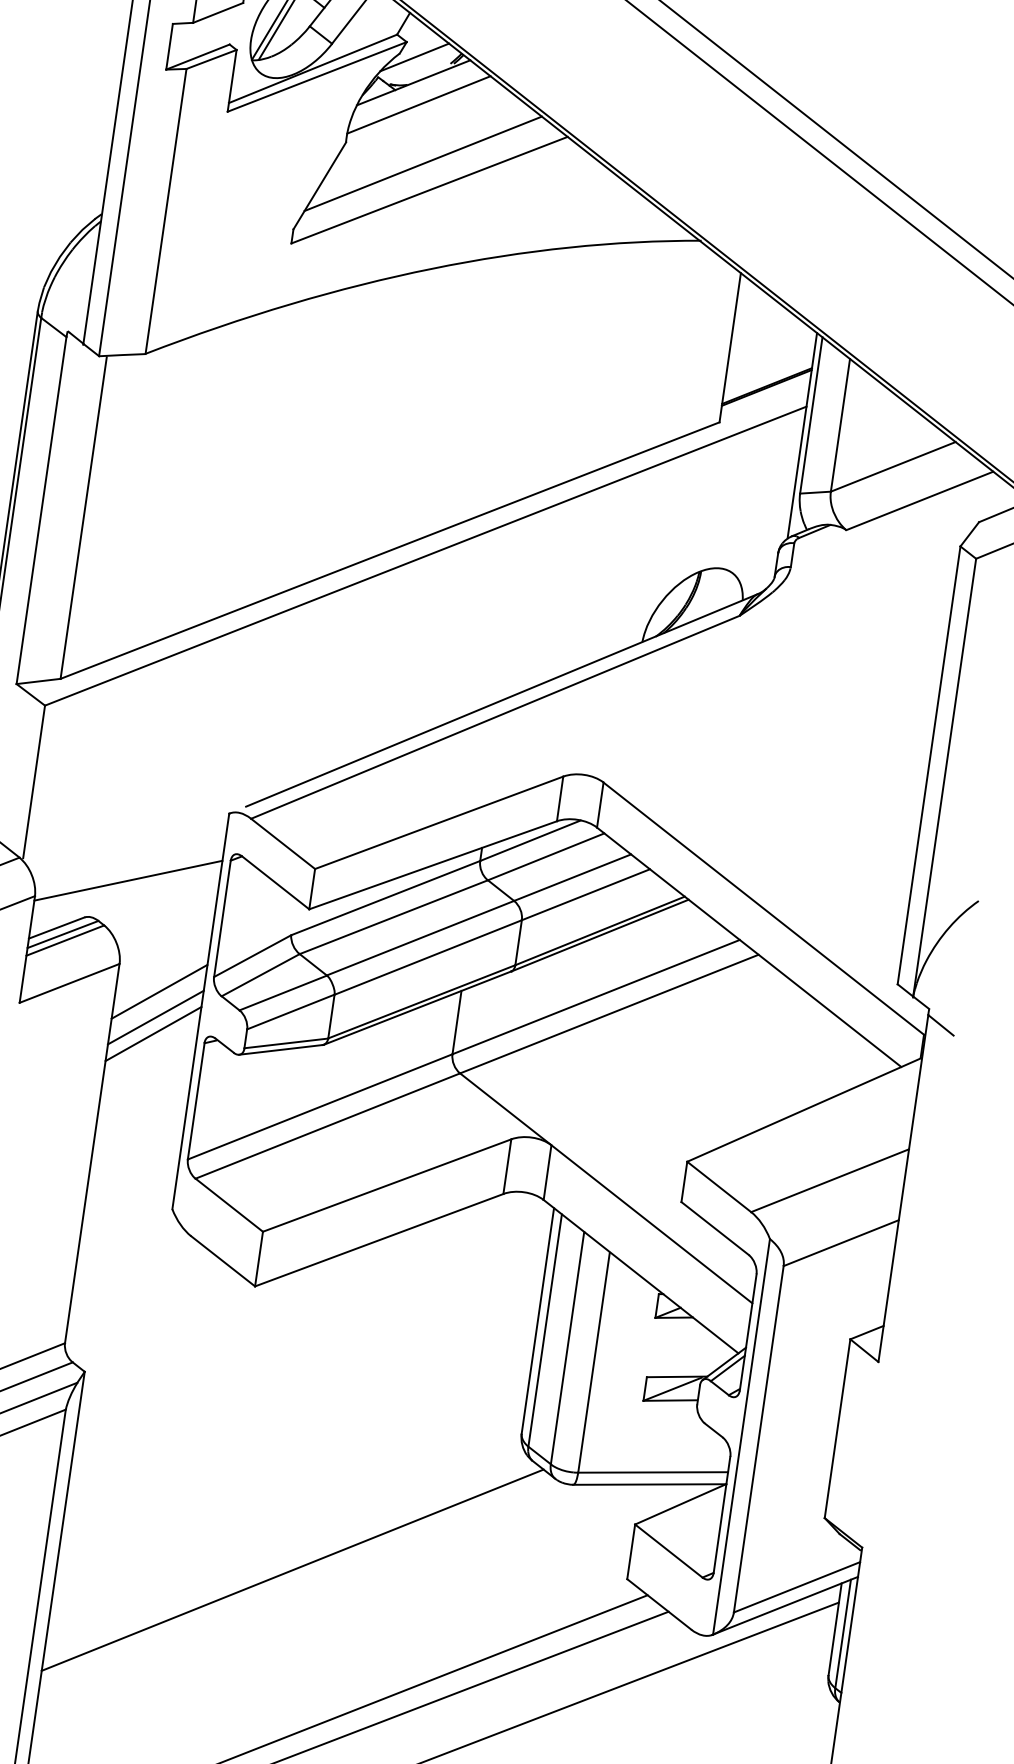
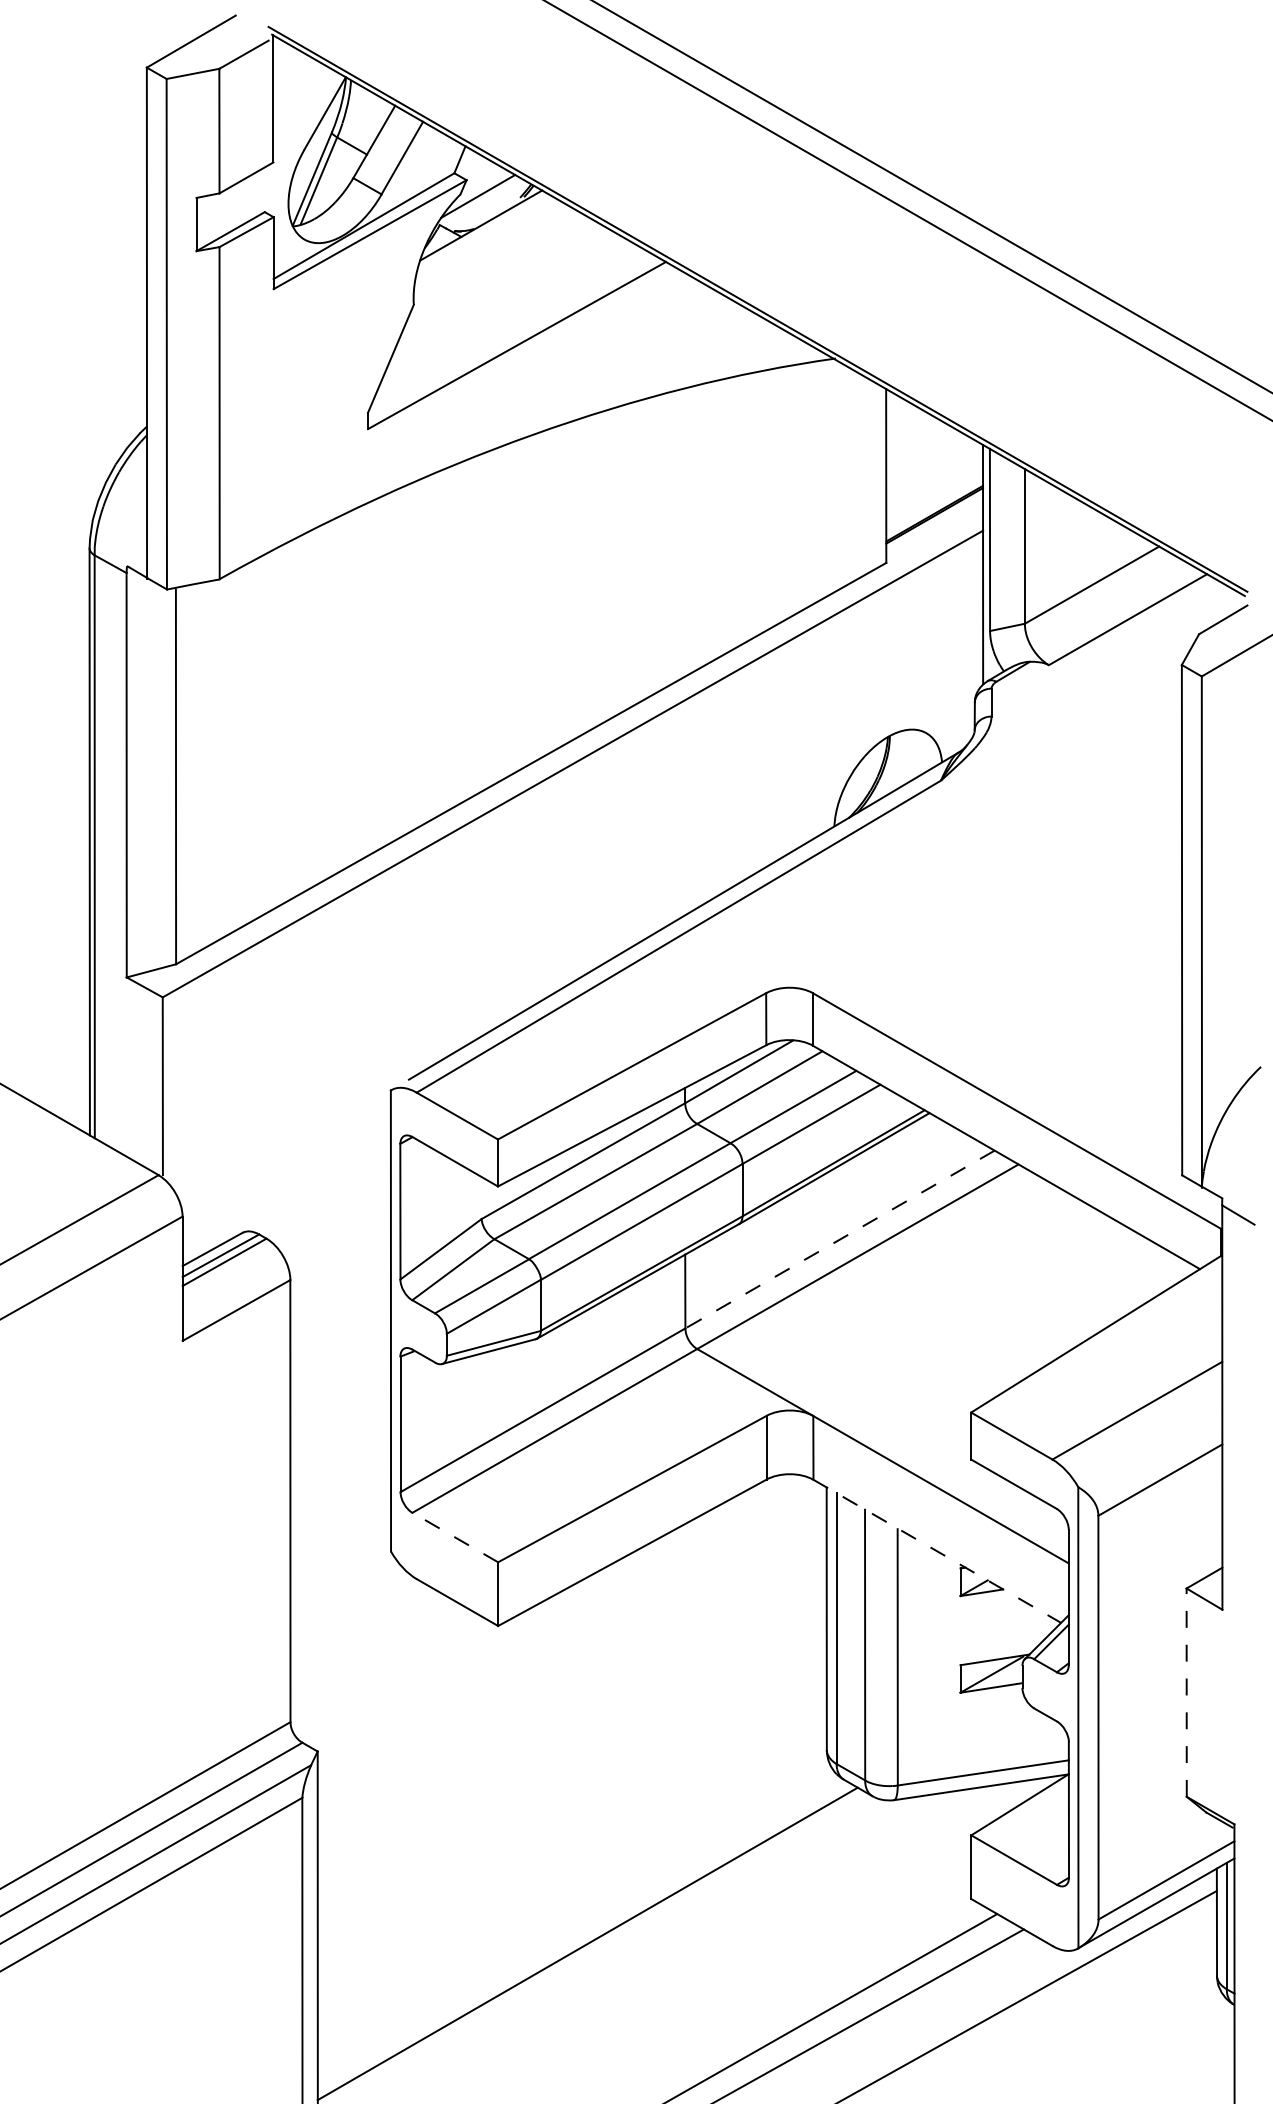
line: (418, 104) -> (490, 249), removed
line: (423, 163) -> (505, 316), removed
line: (128, 880) -> (286, 1183), removed
line: (159, 991) -> (340, 1304), removed
line: (595, 997) -> (839, 1239), solid -> dashed
line: (155, 1016) -> (340, 1334), removed
line: (153, 1033) -> (340, 1354), removed
line: (228, 1205) -> (454, 1537), solid -> dashed
line: (641, 1276) -> (937, 1551), solid -> dashed
line: (837, 1428) -> (1186, 1692), solid -> dashed

